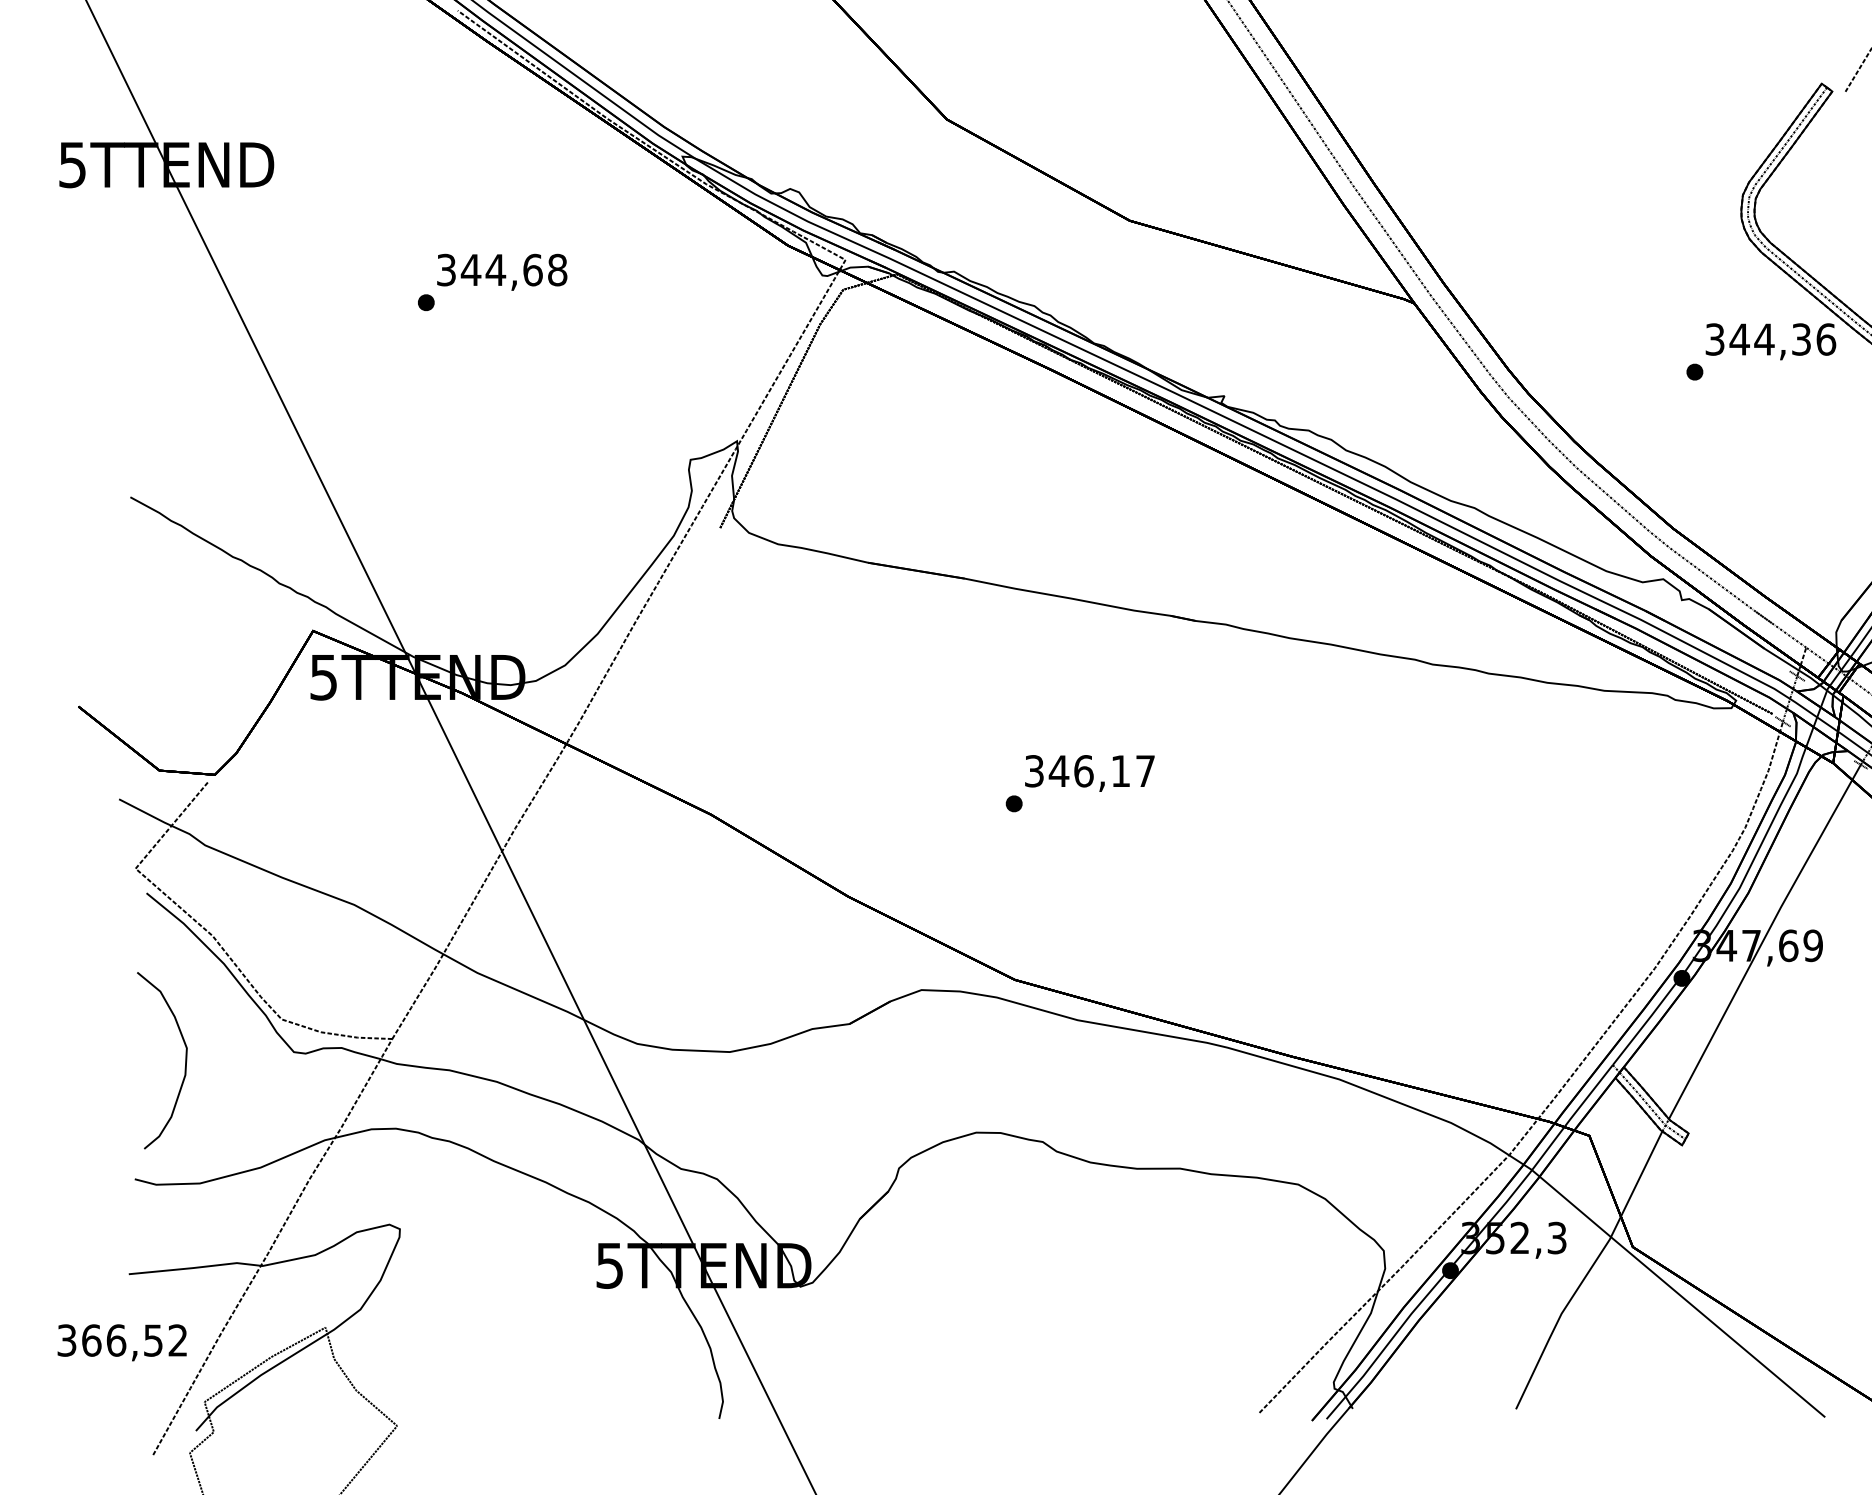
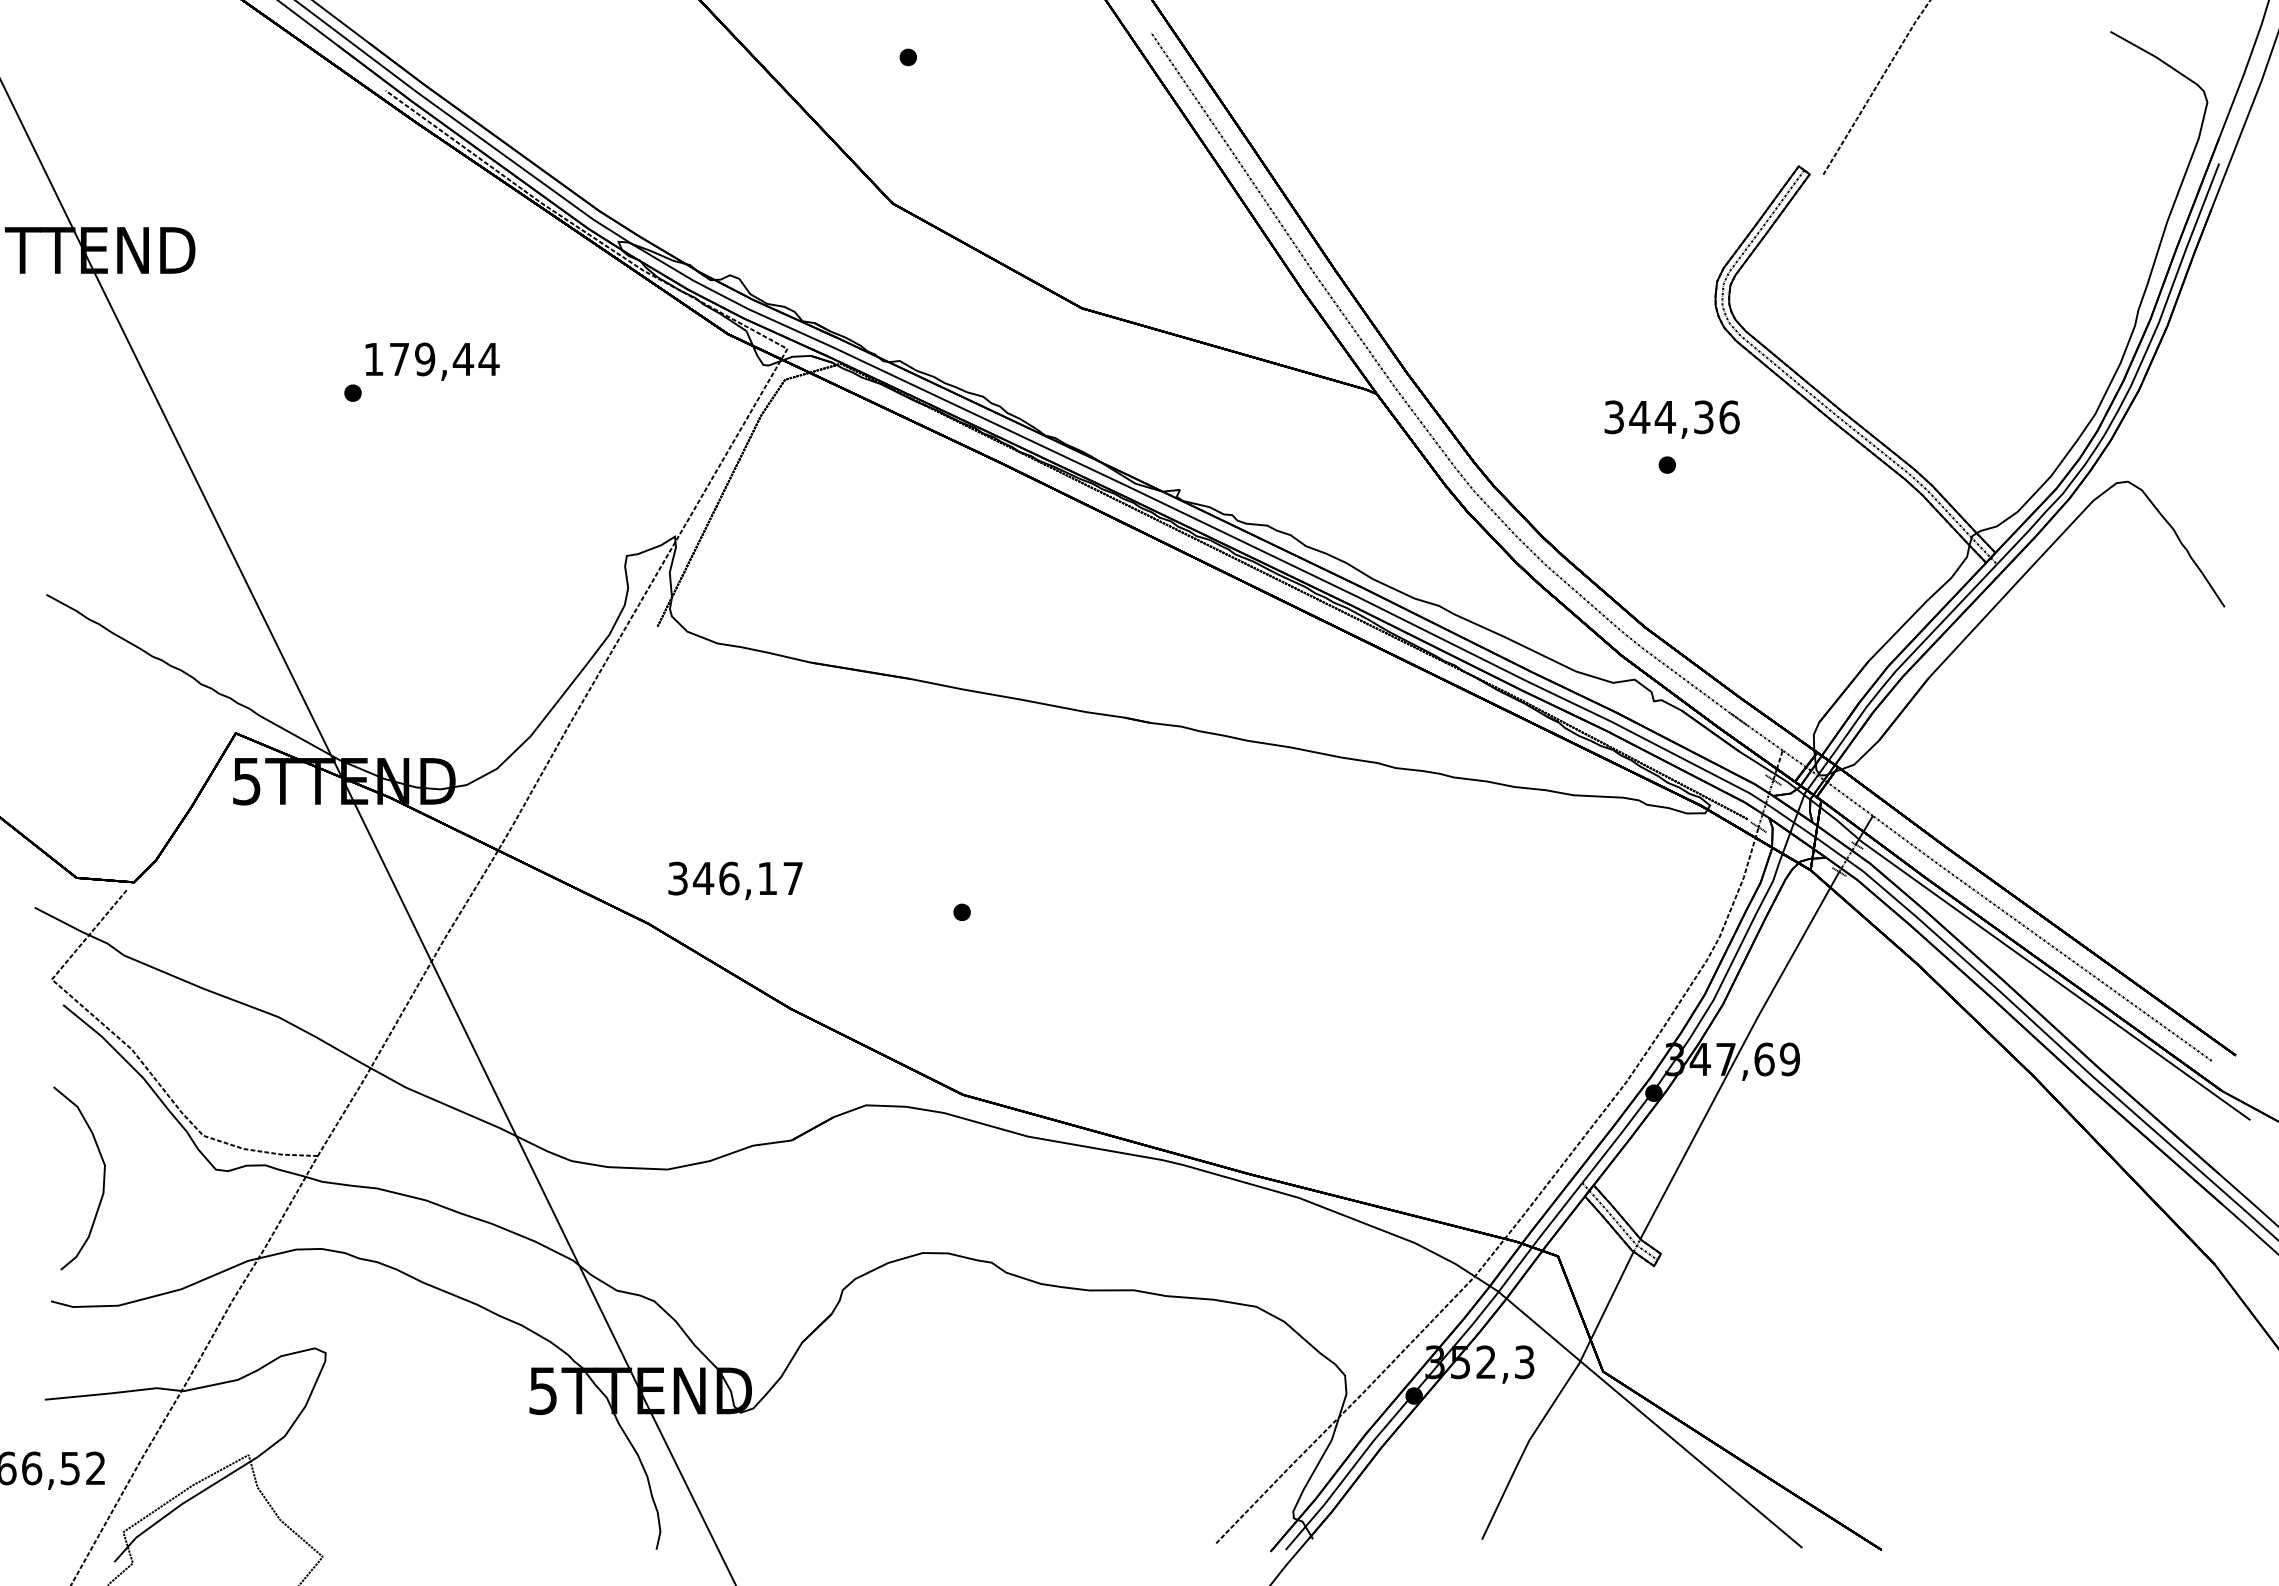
text: (502, 270) -> (431, 359), 344,68 -> 179,44
text: (1770, 341) -> (1671, 419), moved
text: (1089, 773) -> (735, 880), moved

